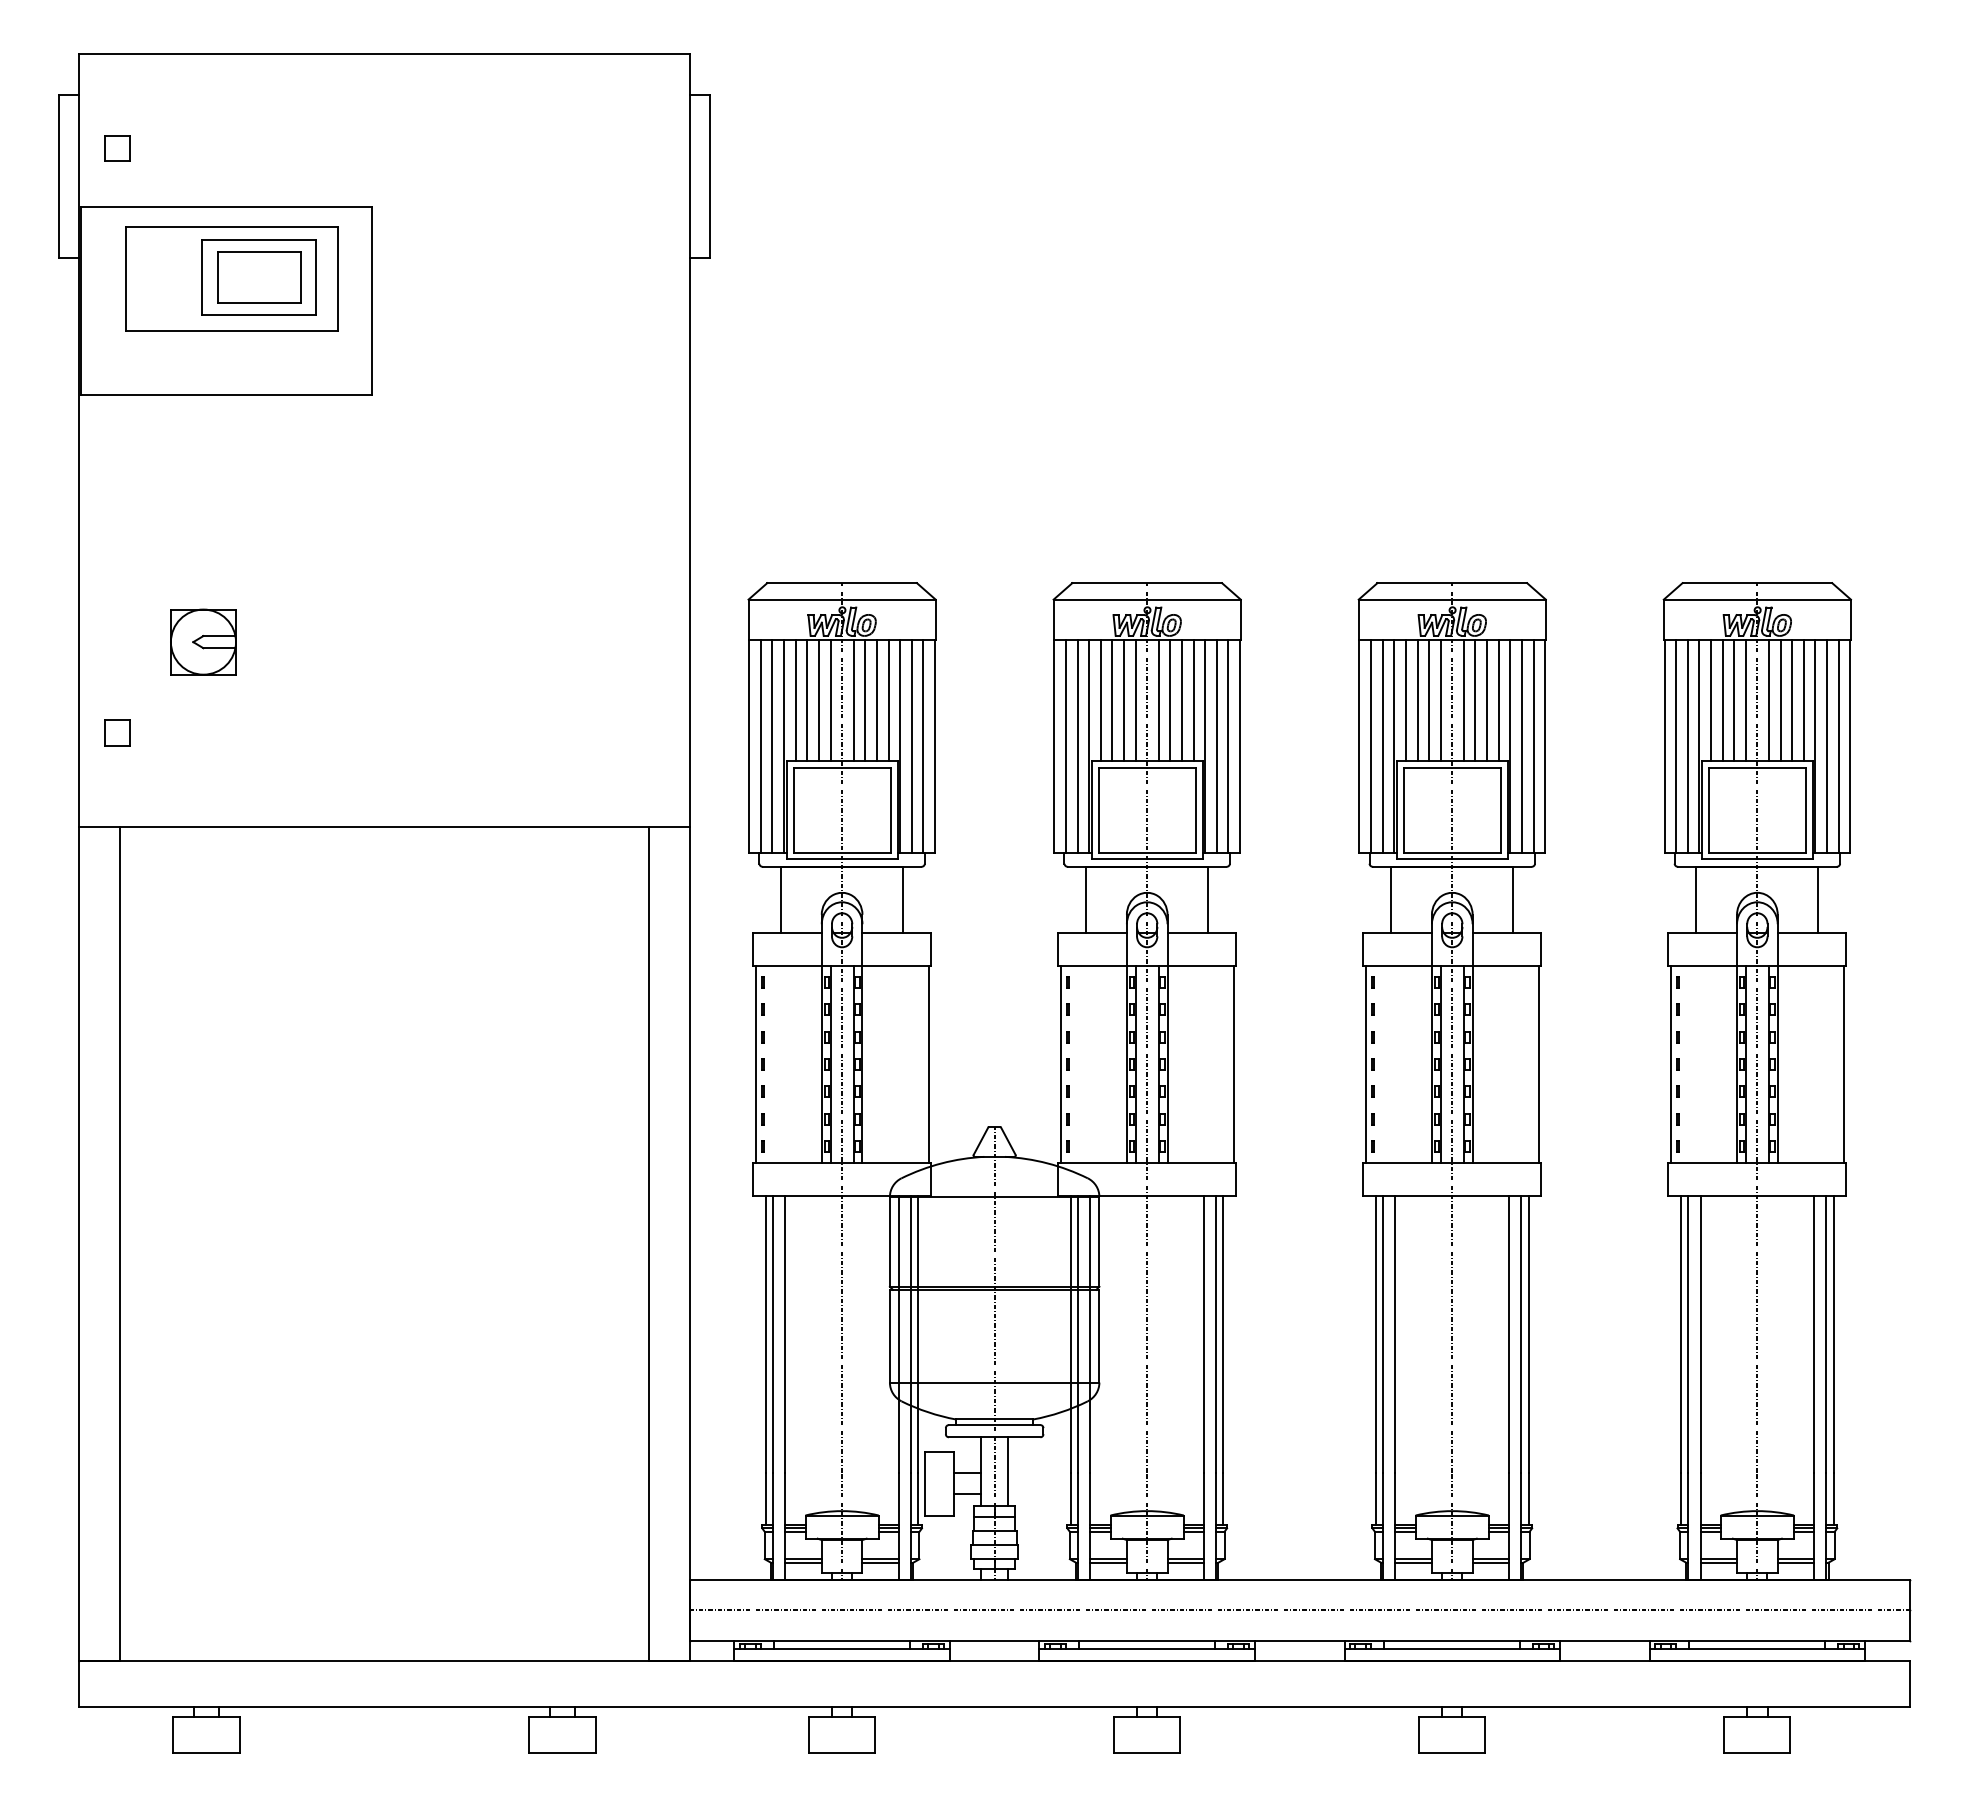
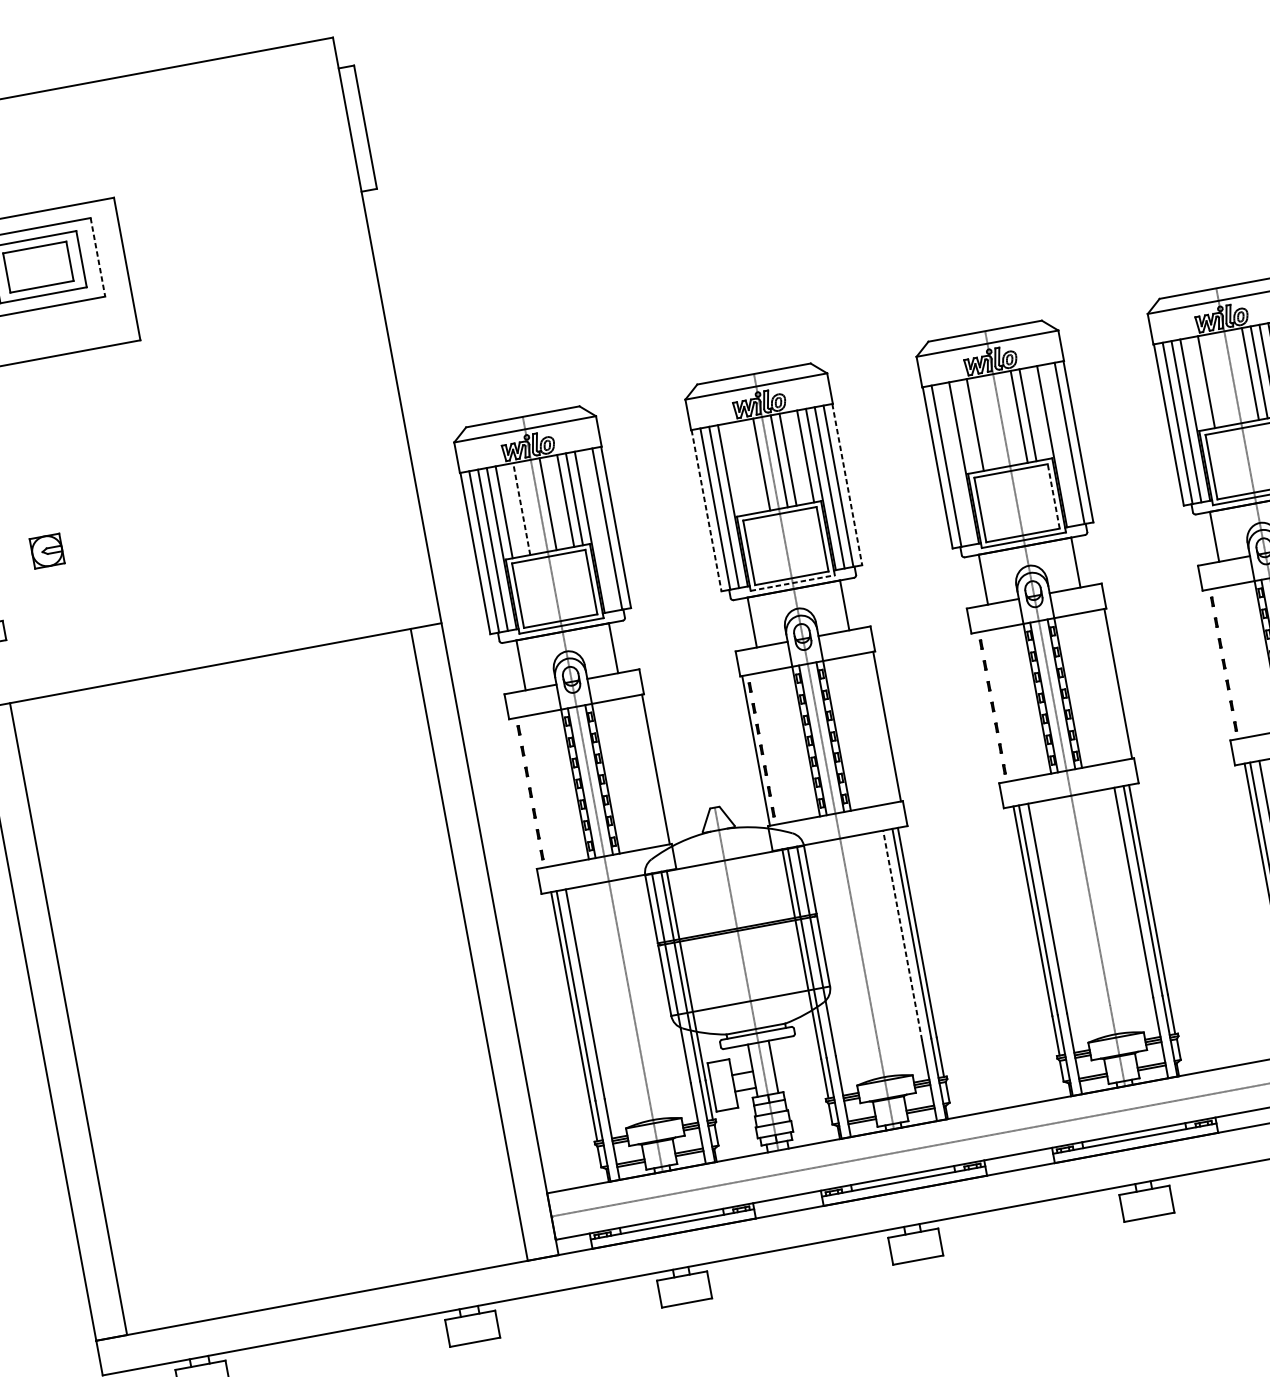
line: (337, 279) -> (97, 257), solid -> dashed
part: (203, 641) -> (47, 550), size x0.6
line: (807, 700) -> (513, 510), removed
line: (818, 700) -> (521, 509), solid -> dashed
line: (830, 700) -> (530, 507), removed
line: (865, 700) -> (557, 502), removed
line: (1100, 700) -> (735, 469), removed
line: (1112, 700) -> (744, 467), removed
line: (1124, 700) -> (753, 466), removed
line: (1181, 700) -> (796, 458), removed
line: (1405, 700) -> (966, 426), removed
line: (1429, 700) -> (984, 423), removed
line: (1440, 700) -> (992, 421), removed
line: (1463, 700) -> (1010, 418), removed
line: (1498, 700) -> (1036, 413), removed
line: (1711, 700) -> (1198, 383), removed
line: (1734, 700) -> (1215, 380), removed
line: (1745, 700) -> (1223, 378), removed
line: (1768, 700) -> (1241, 375), removed
line: (911, 745) -> (598, 530), removed
line: (1382, 745) -> (955, 464), removed
line: (1521, 745) -> (1060, 444), removed
line: (1054, 746) -> (706, 510), solid -> dashed
line: (1240, 746) -> (847, 484), solid -> dashed
line: (1500, 810) -> (1053, 496), solid -> dashed
line: (1147, 859) -> (793, 583), solid -> dashed
line: (755, 1064) -> (524, 793), removed
line: (1365, 1064) -> (987, 708), removed
line: (1670, 1064) -> (1218, 665), removed
line: (1204, 1334) -> (902, 935), solid -> dashed

